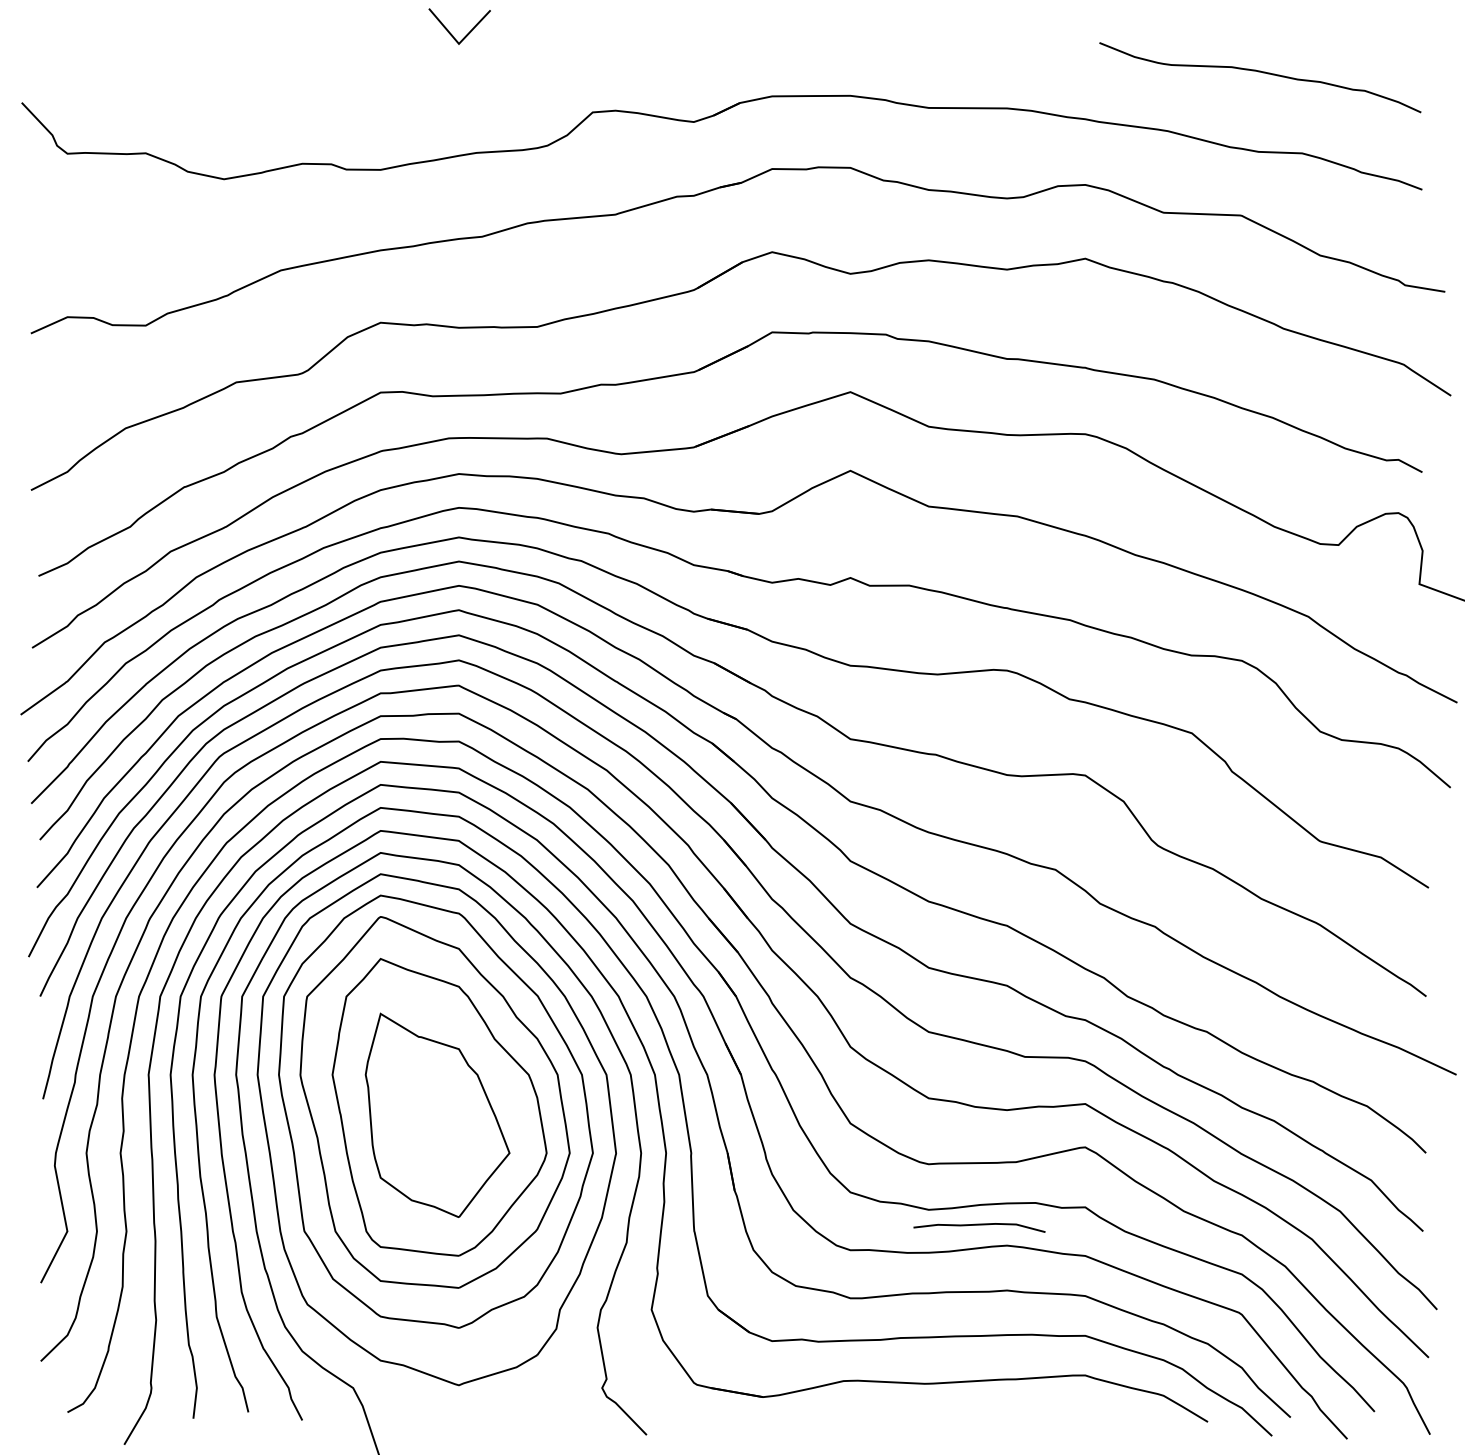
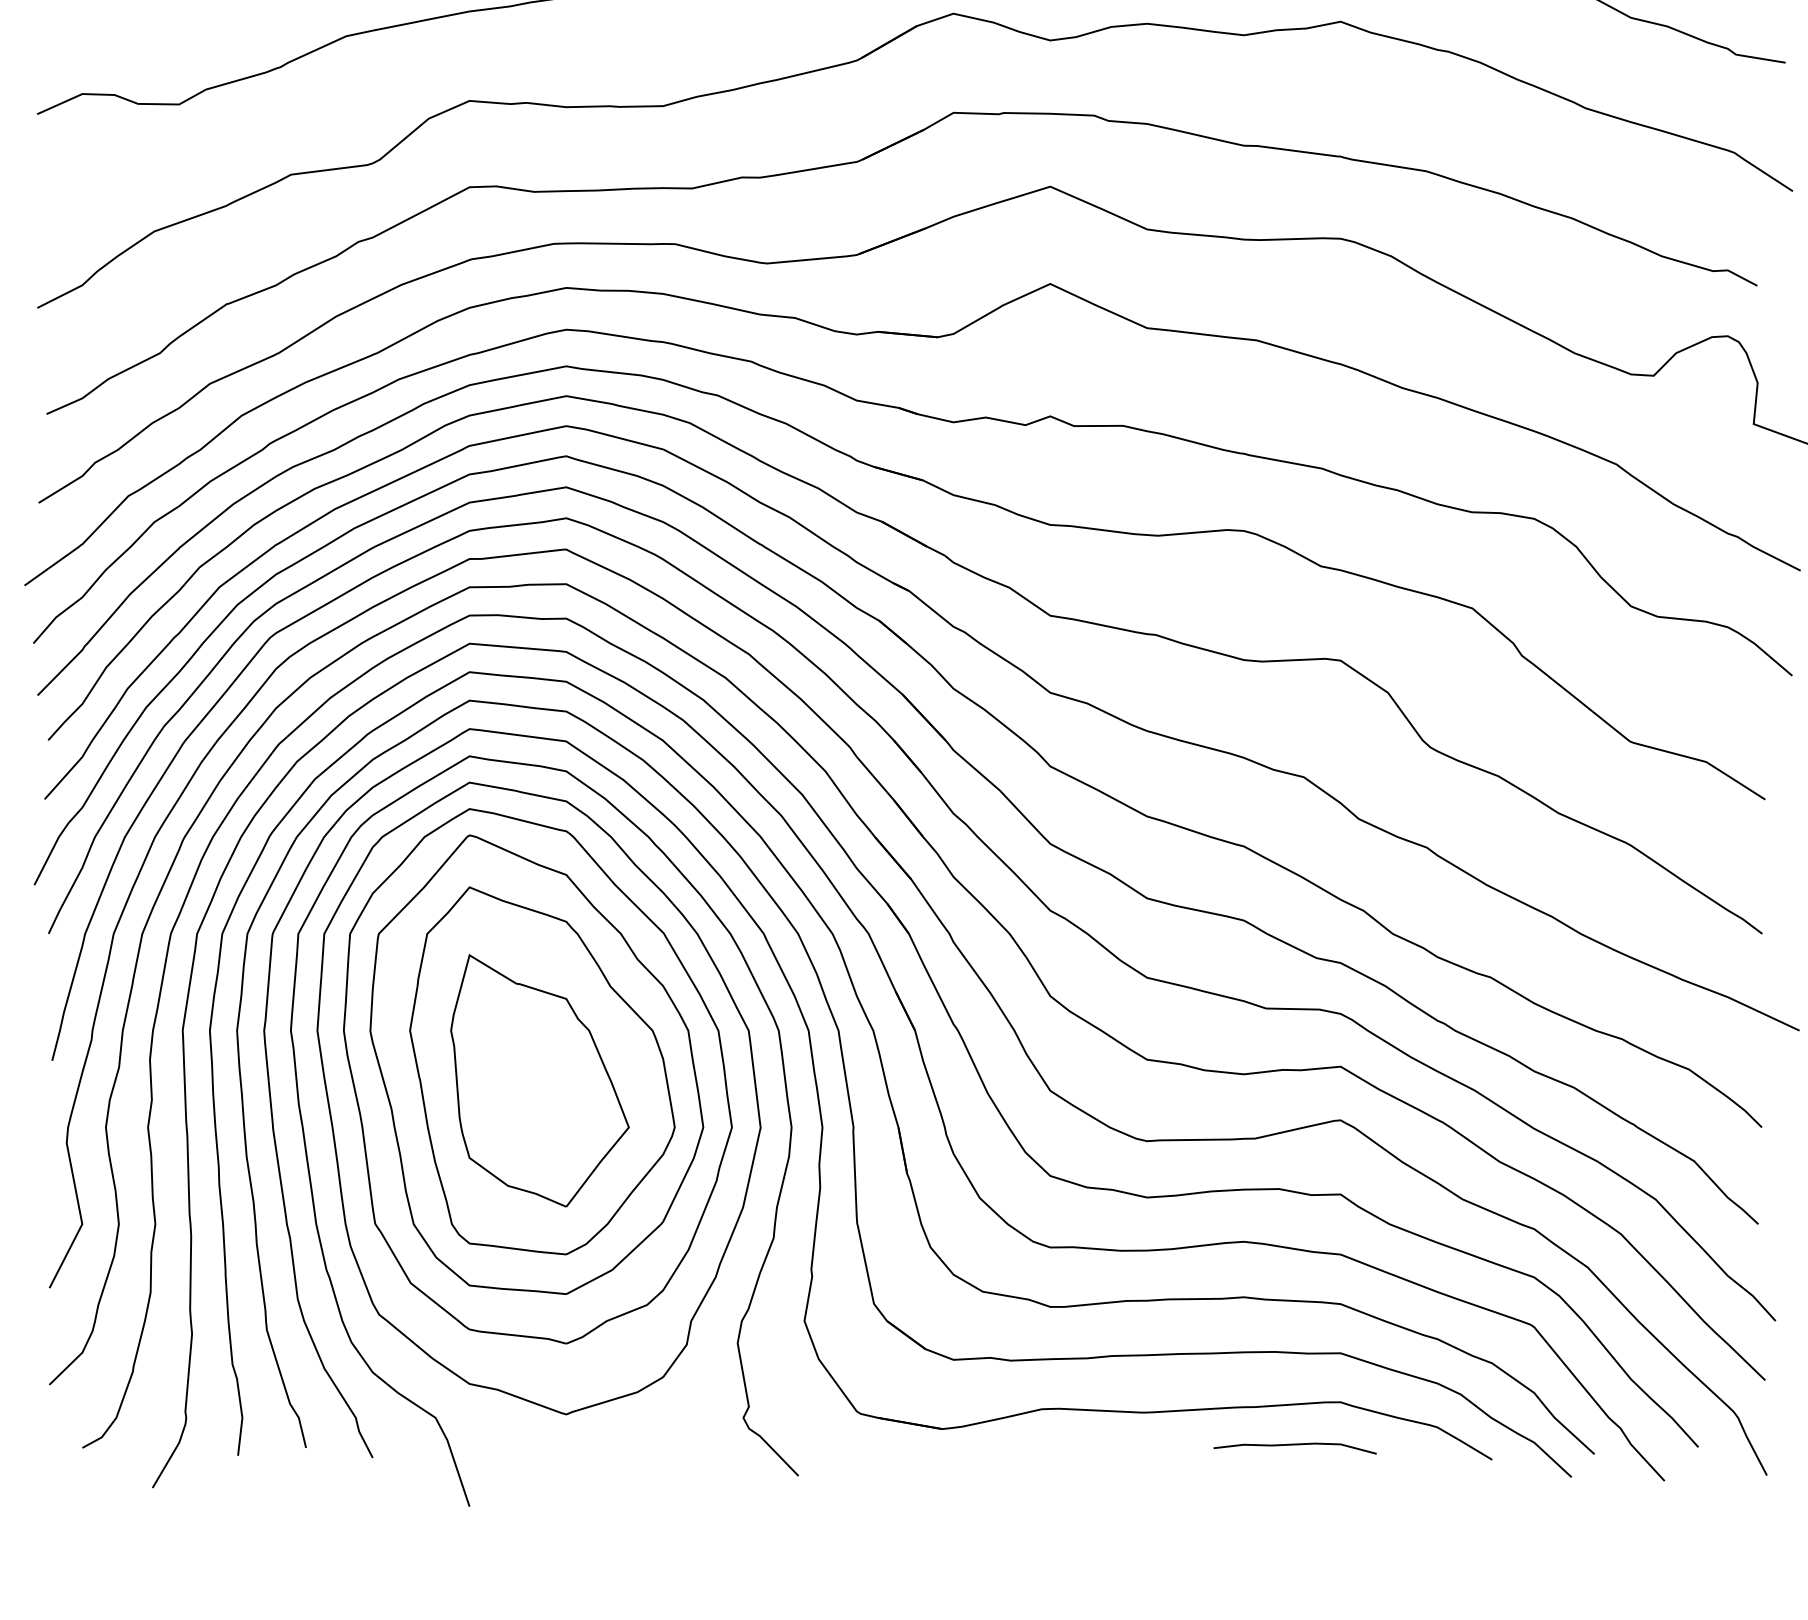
curve: (979, 1225) -> (1295, 1445), moved

